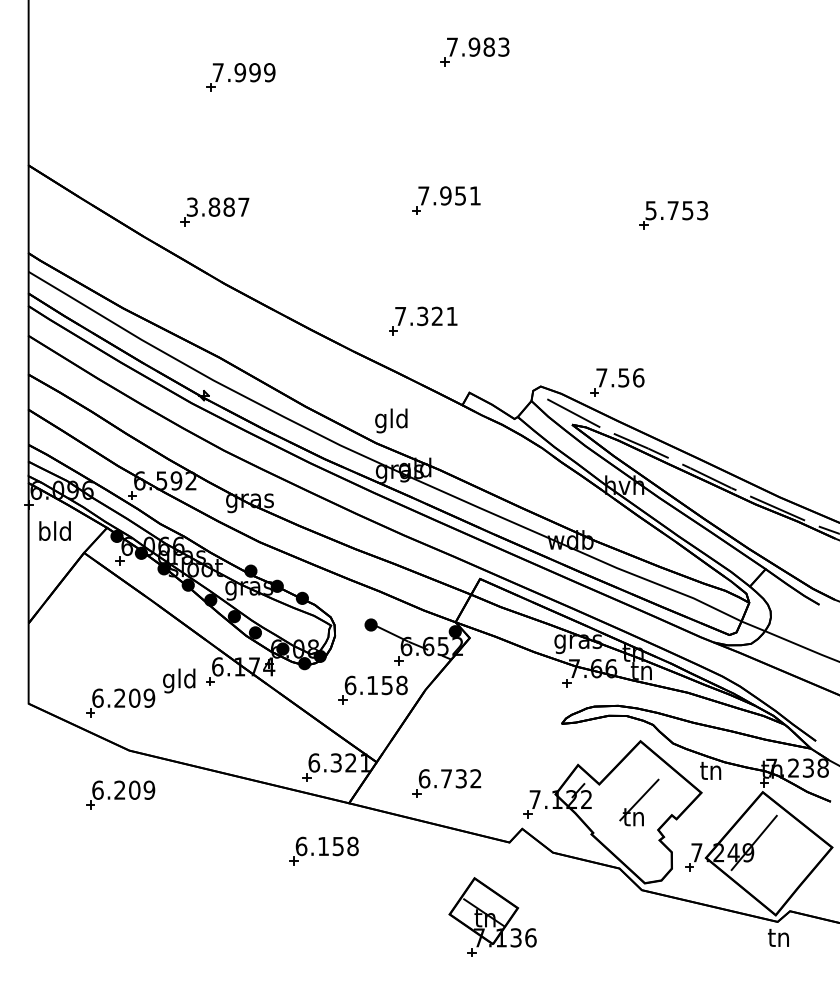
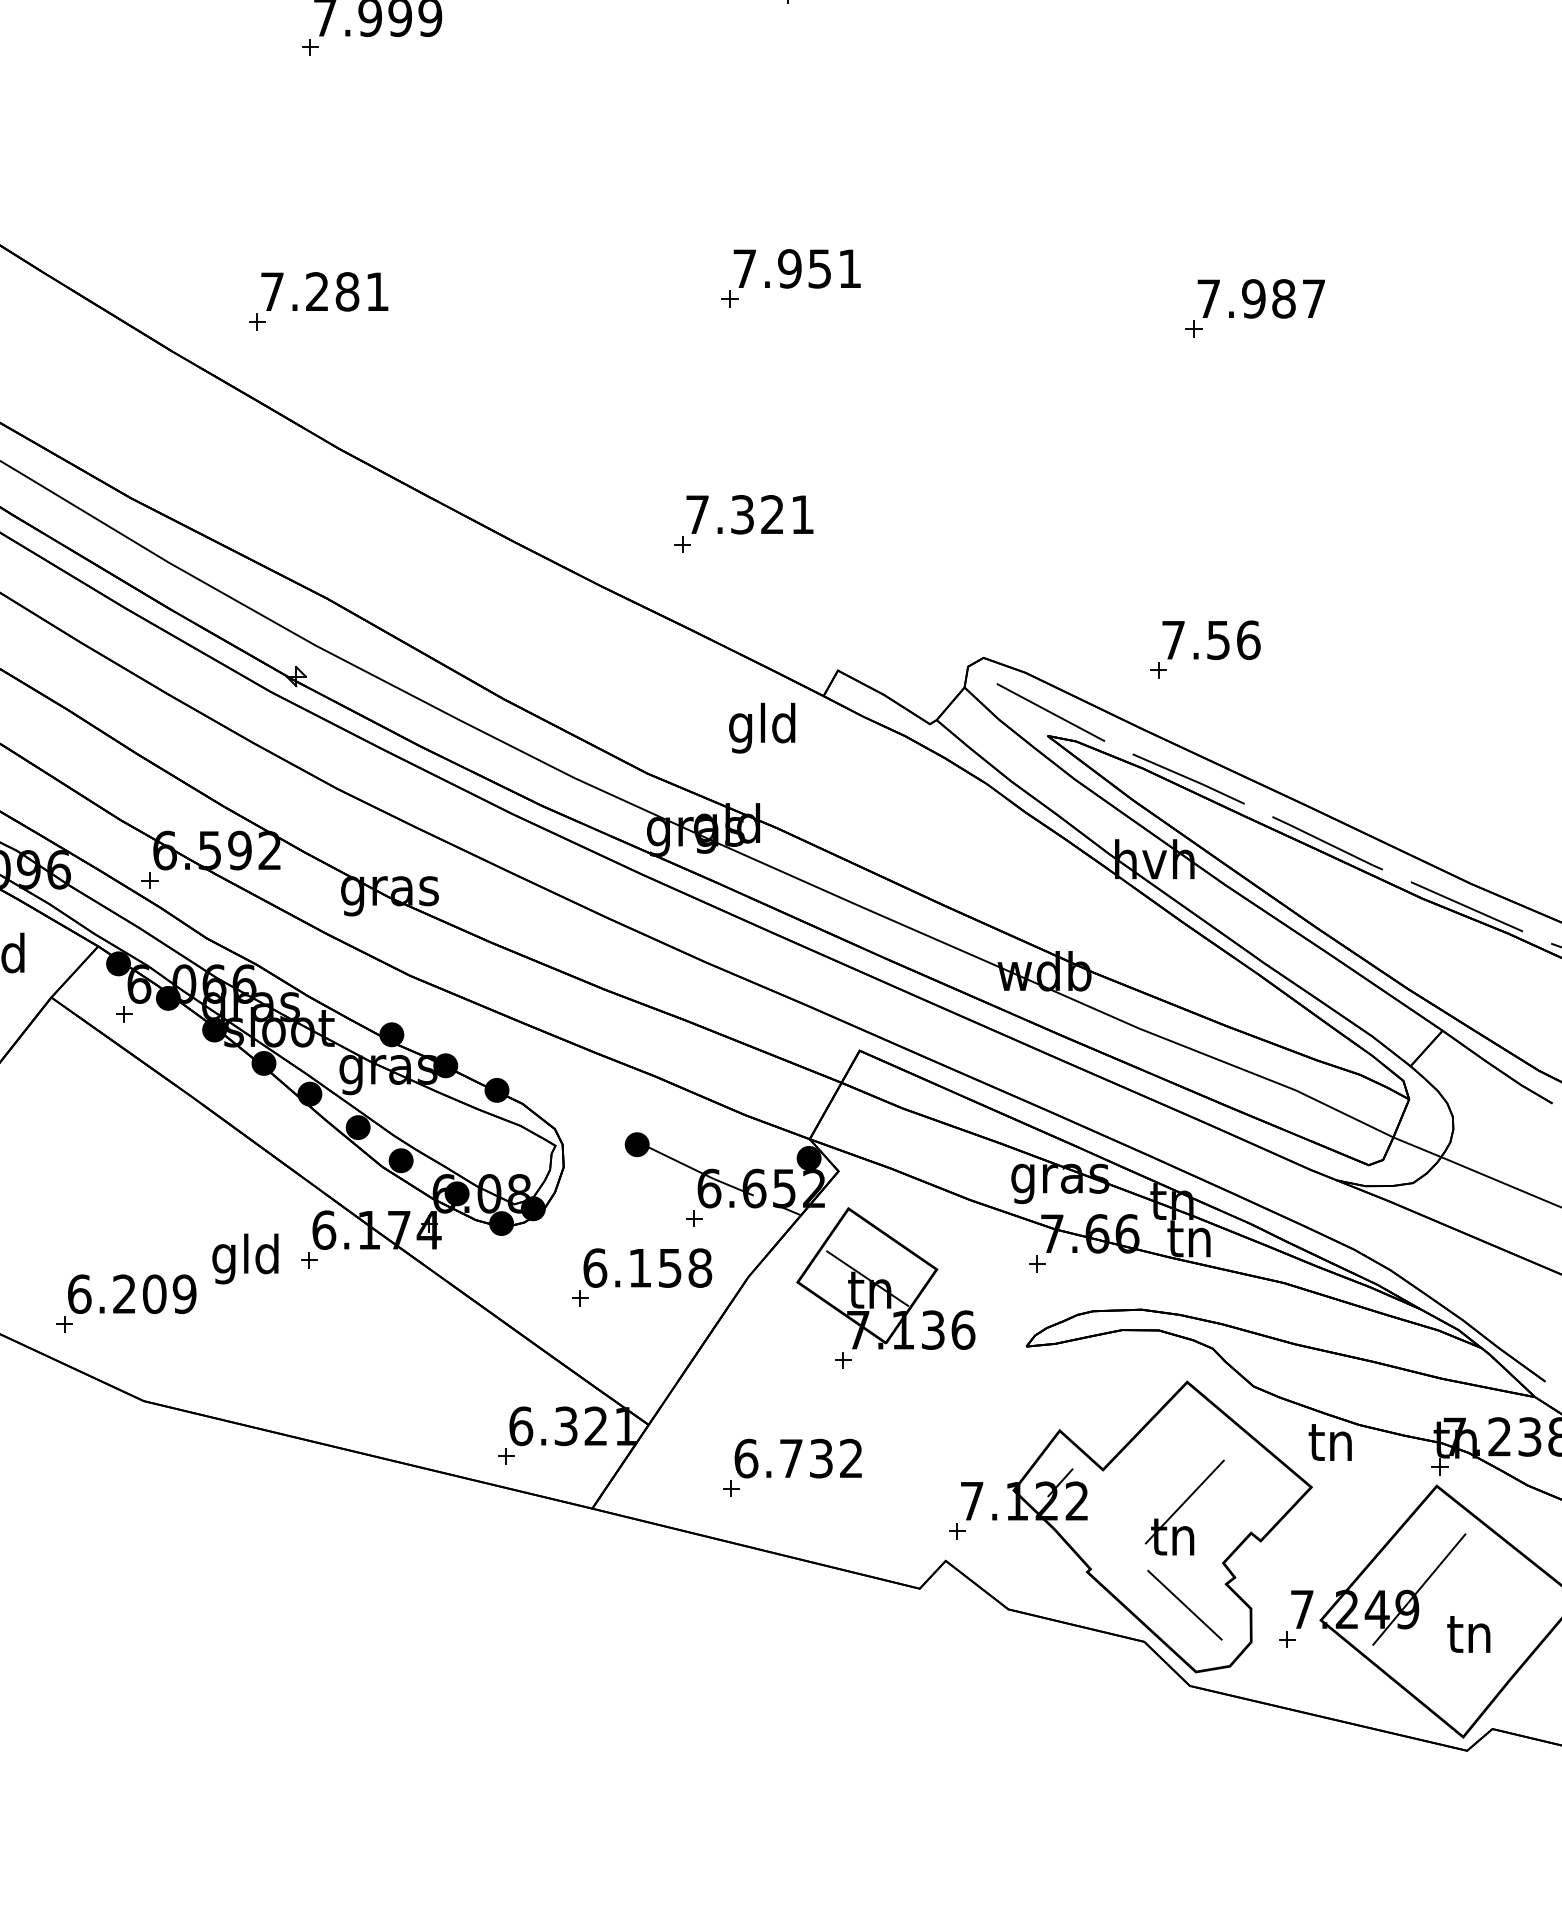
text: (217, 206) -> (323, 290), 3.887 -> 7.281
text: (676, 210) -> (1260, 298), 5.753 -> 7.987
part: (617, 382) -> (1205, 649), moved
text: (391, 420) -> (762, 727), moved
part: (120, 794) -> (125, 1490), removed
part: (323, 850) -> (540, 1604), removed
line: (639, 850) -> (1185, 1604), added
part: (492, 916) -> (885, 1286), moved
text: (778, 937) -> (1468, 1633), moved

